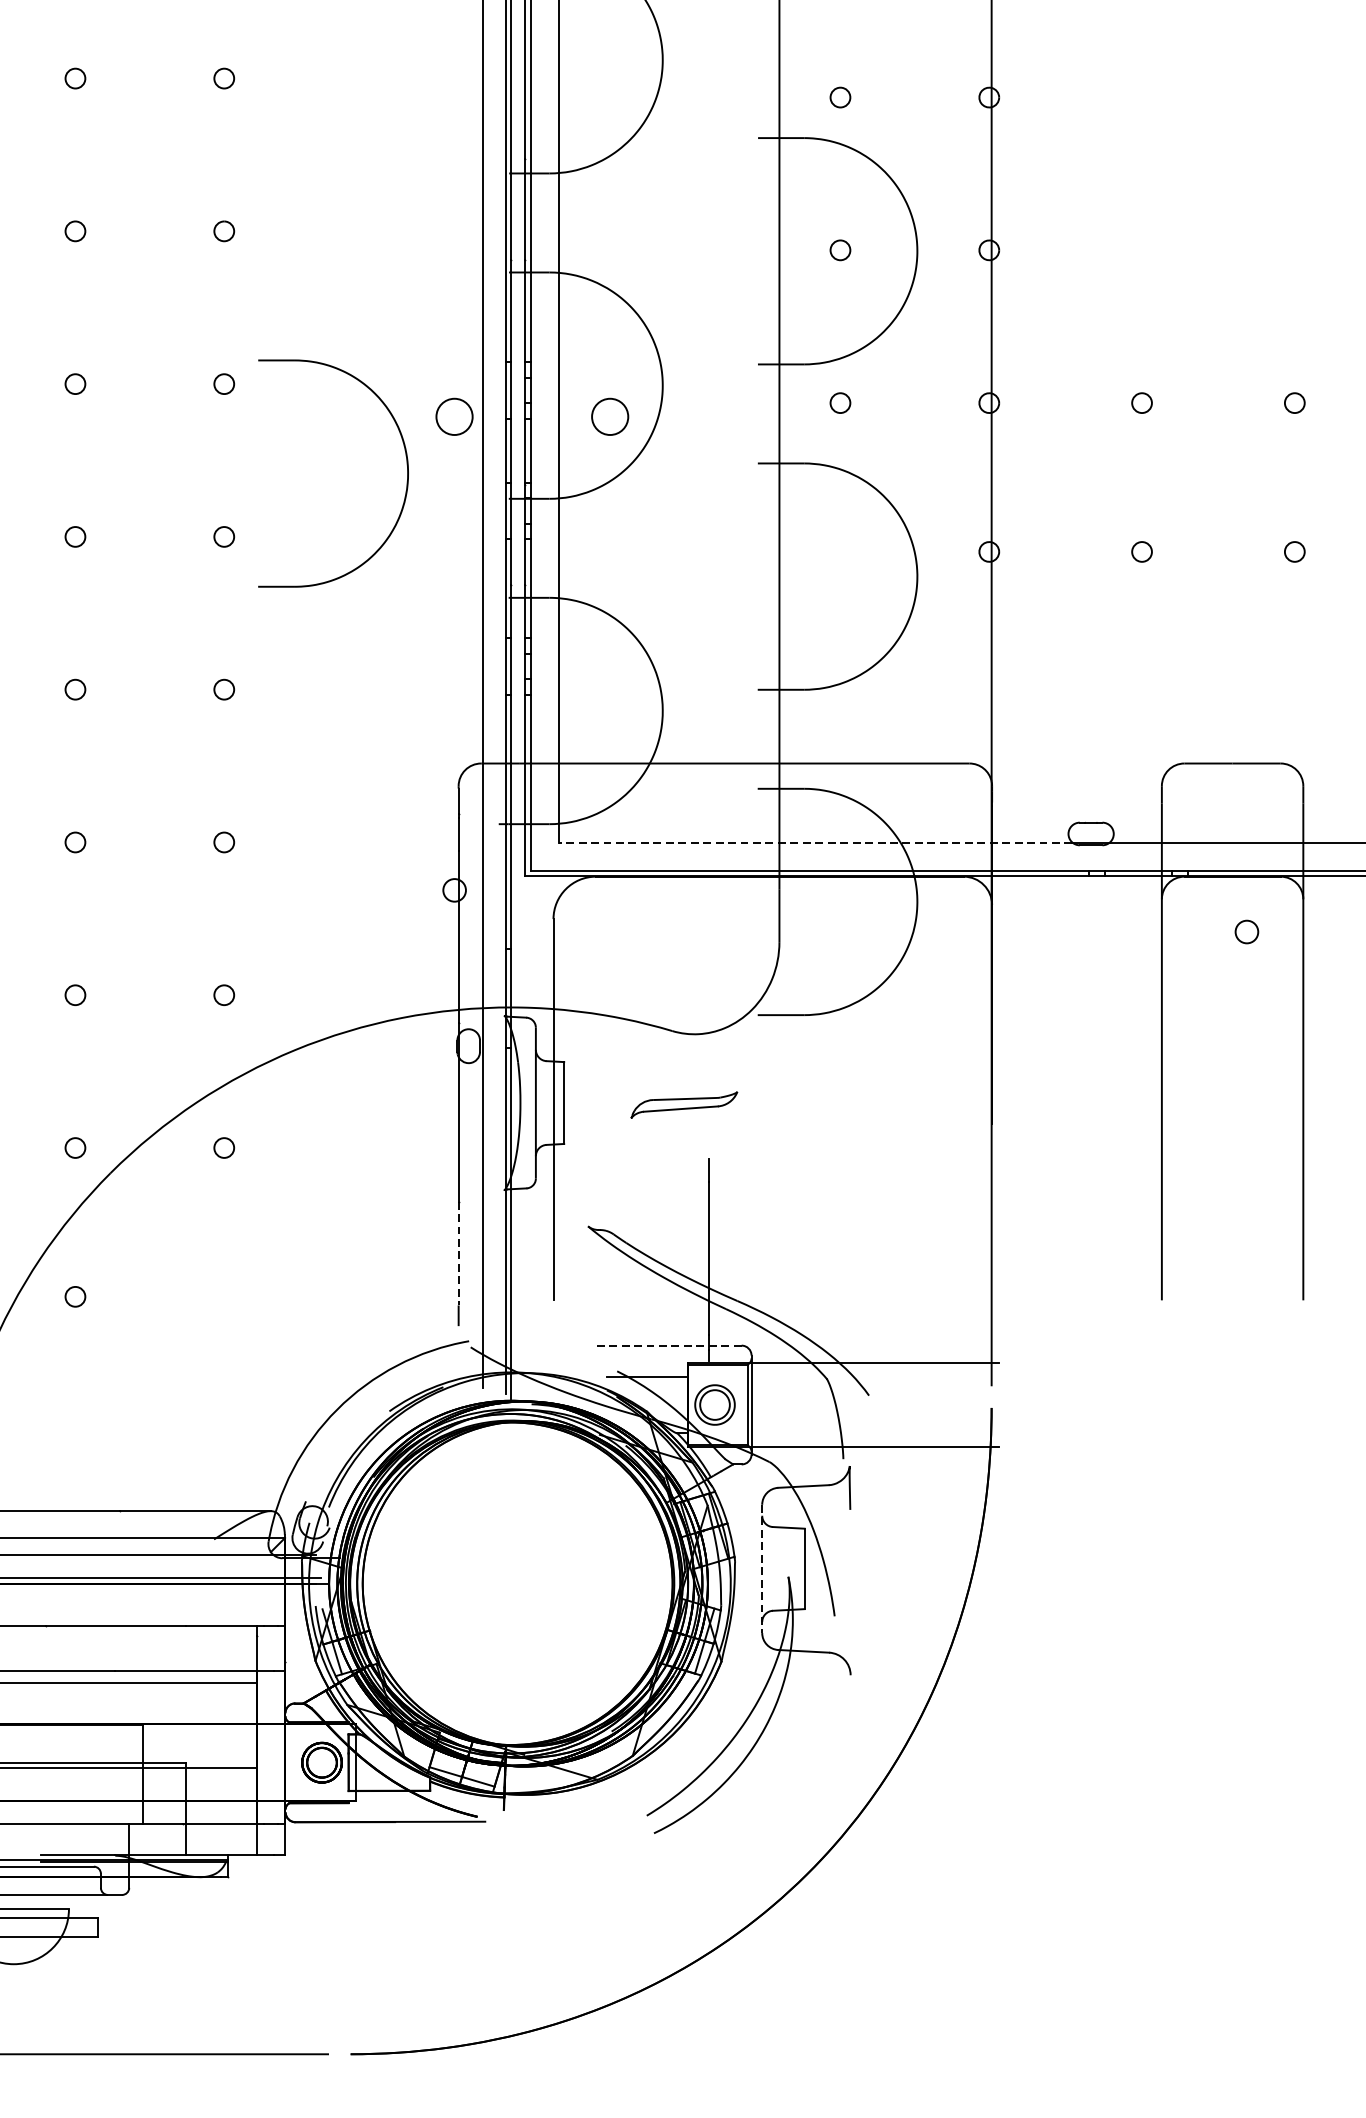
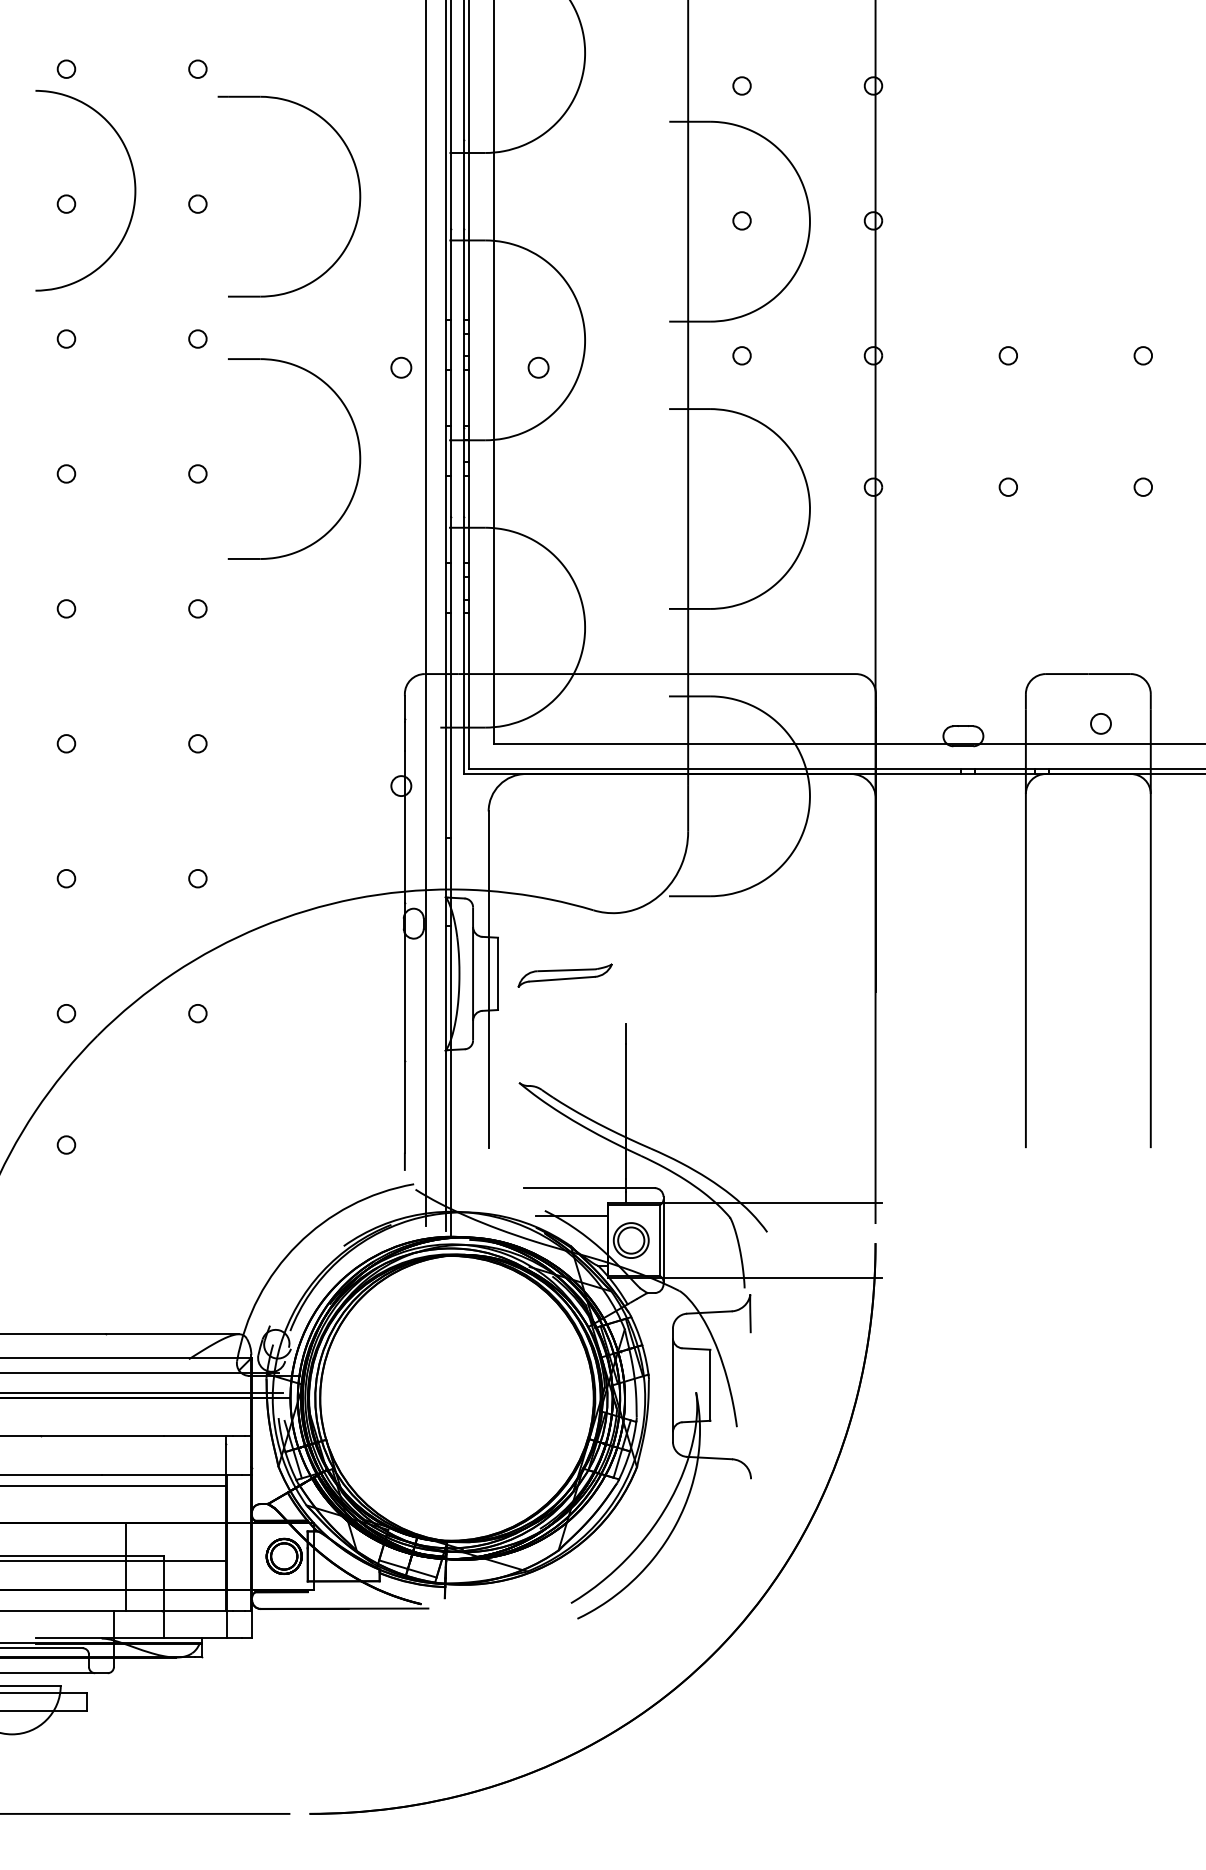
part: (406, 211) -> (358, 186), added
curve: (152, 215) -> (134, 190), added
circle: (454, 416) -> (401, 367), size x0.62
circle: (609, 416) -> (538, 367), size x0.62
part: (406, 462) -> (358, 449), moved
line: (816, 842) -> (720, 743), dashed -> solid
circle: (1246, 931) -> (1100, 723), moved
part: (683, 1104) -> (564, 975), moved
line: (458, 1253) -> (404, 1106), dashed -> solid
line: (667, 1346) -> (589, 1188), dashed -> solid
line: (761, 1569) -> (672, 1385), dashed -> solid

